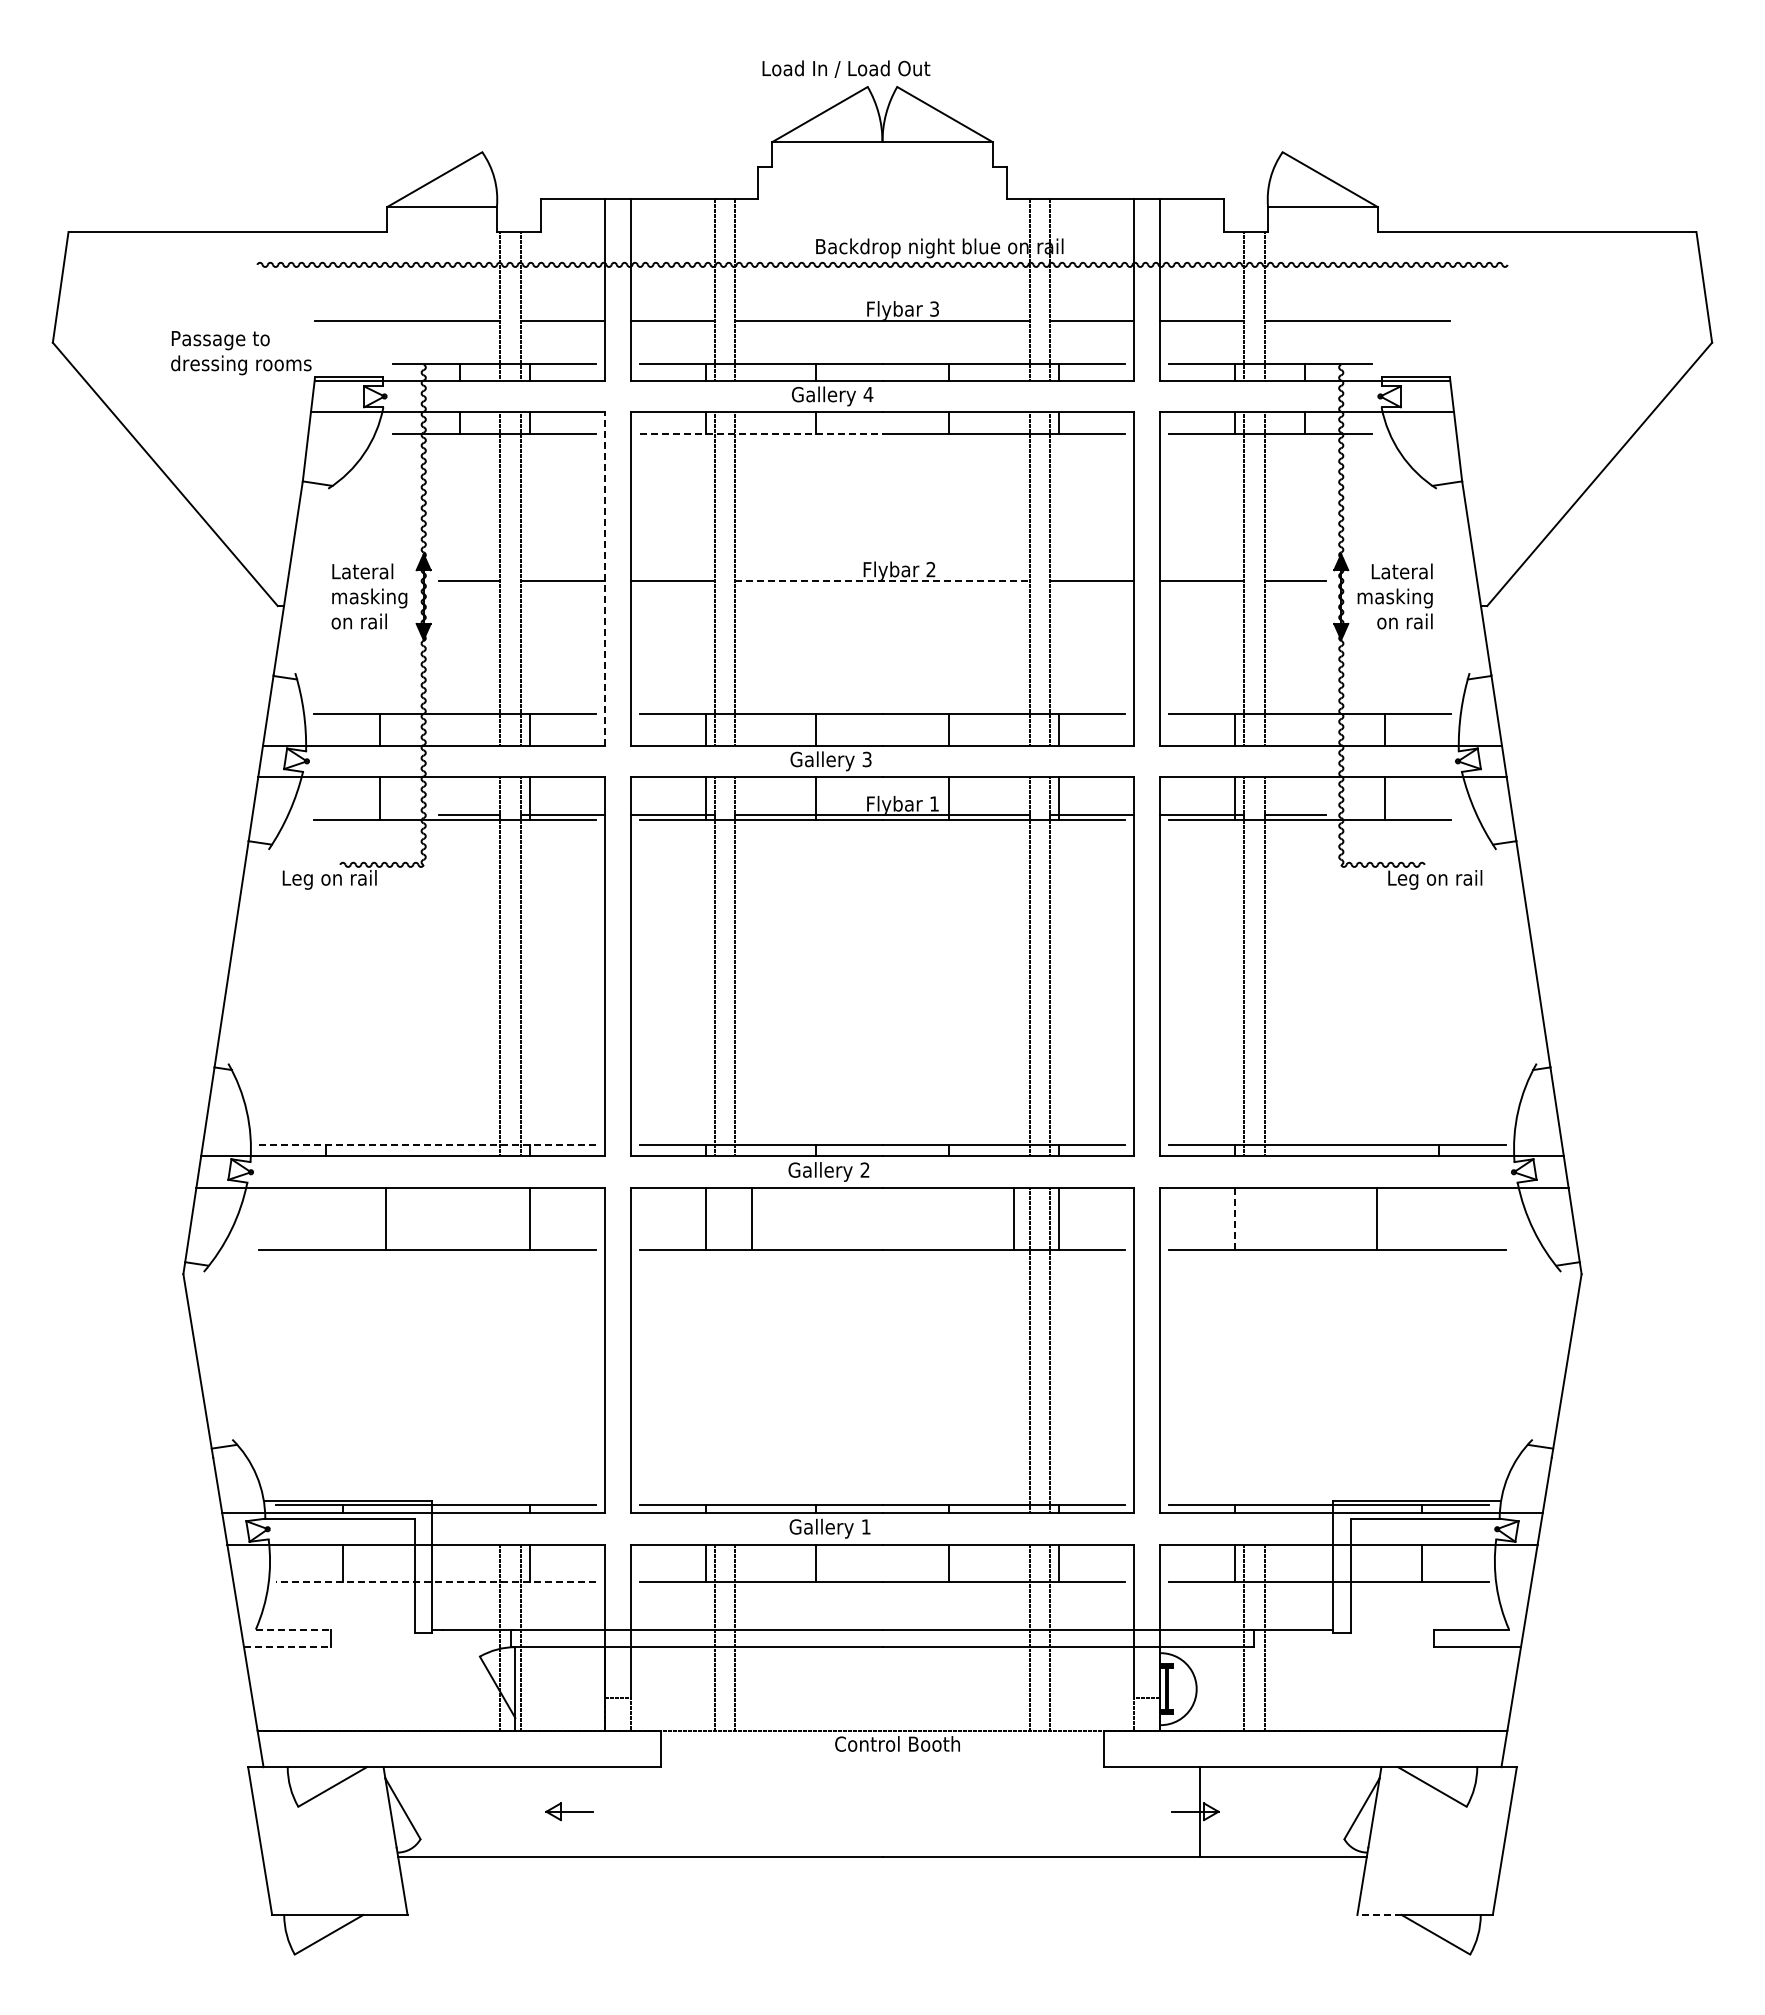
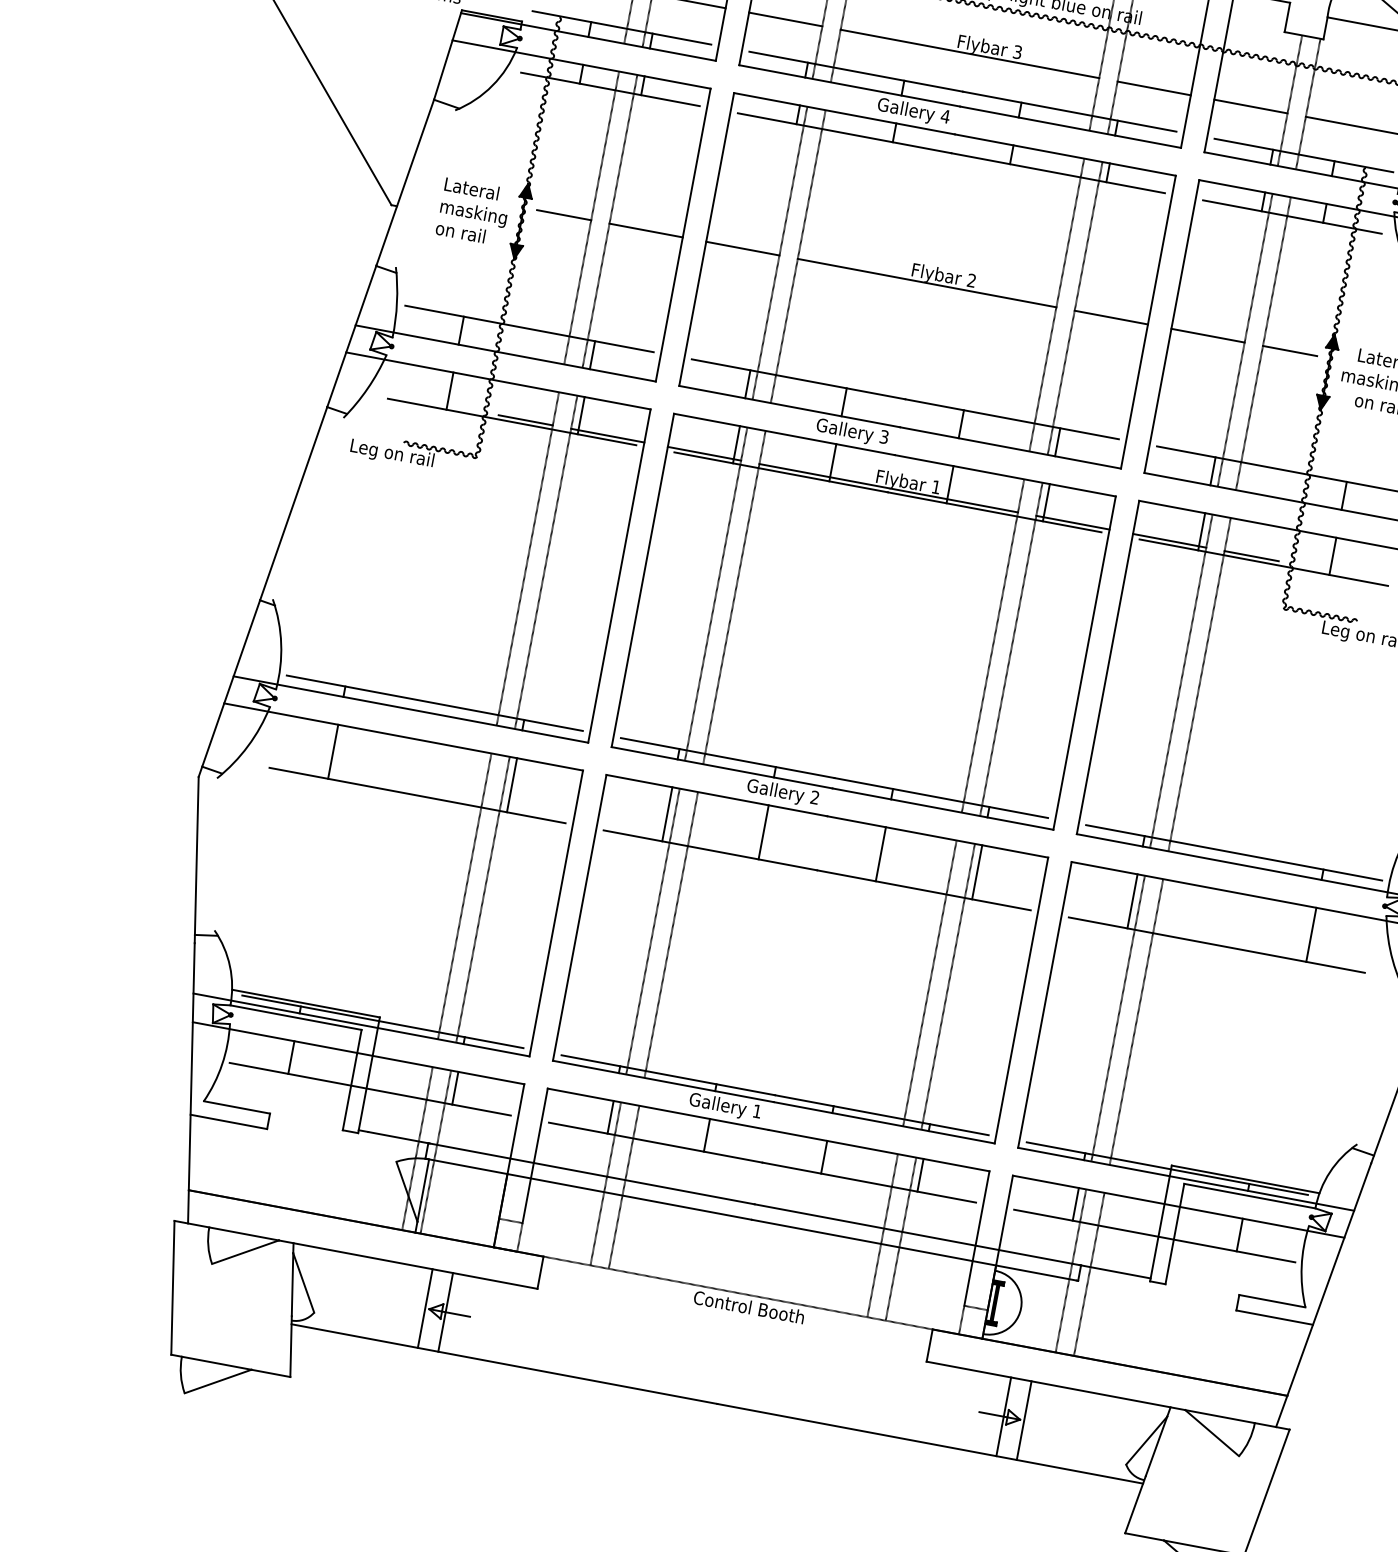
line: (761, 433) -> (845, 133), dashed -> solid
line: (604, 578) -> (683, 234), dashed -> solid
line: (883, 581) -> (927, 283), dashed -> solid
line: (427, 1144) -> (434, 703), dashed -> solid
line: (386, 1218) -> (333, 751), moved
line: (751, 1218) -> (763, 831), moved
line: (1014, 1218) -> (881, 854), moved
line: (1235, 1218) -> (1132, 901), dashed -> solid
line: (1376, 1218) -> (1311, 934), moved
line: (500, 1350) -> (464, 896), added
line: (521, 1350) -> (483, 899), added
line: (714, 1350) -> (652, 931), added
line: (735, 1350) -> (671, 934), added
line: (1243, 1350) -> (1117, 1018), added
line: (1264, 1350) -> (1136, 1021), added
line: (436, 1582) -> (370, 1089), dashed -> solid
line: (293, 1629) -> (237, 1107), dashed -> solid
line: (287, 1647) -> (228, 1122), dashed -> solid
line: (541, 1811) -> (425, 1308), added
line: (565, 1811) -> (446, 1312), added
line: (1223, 1811) -> (1024, 1420), added
line: (1379, 1914) -> (1144, 1536), dashed -> solid

